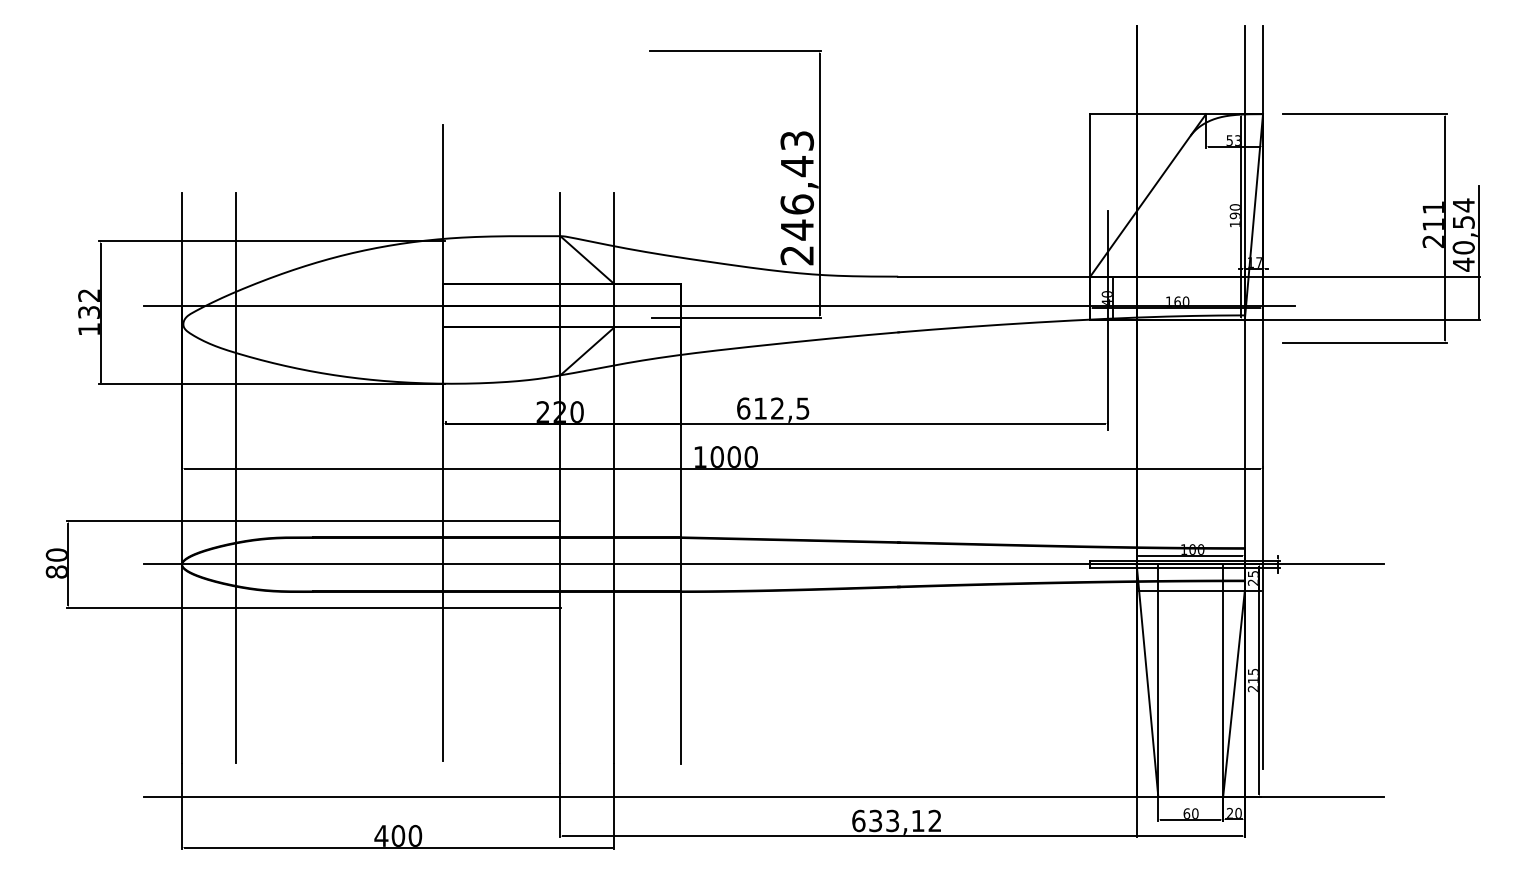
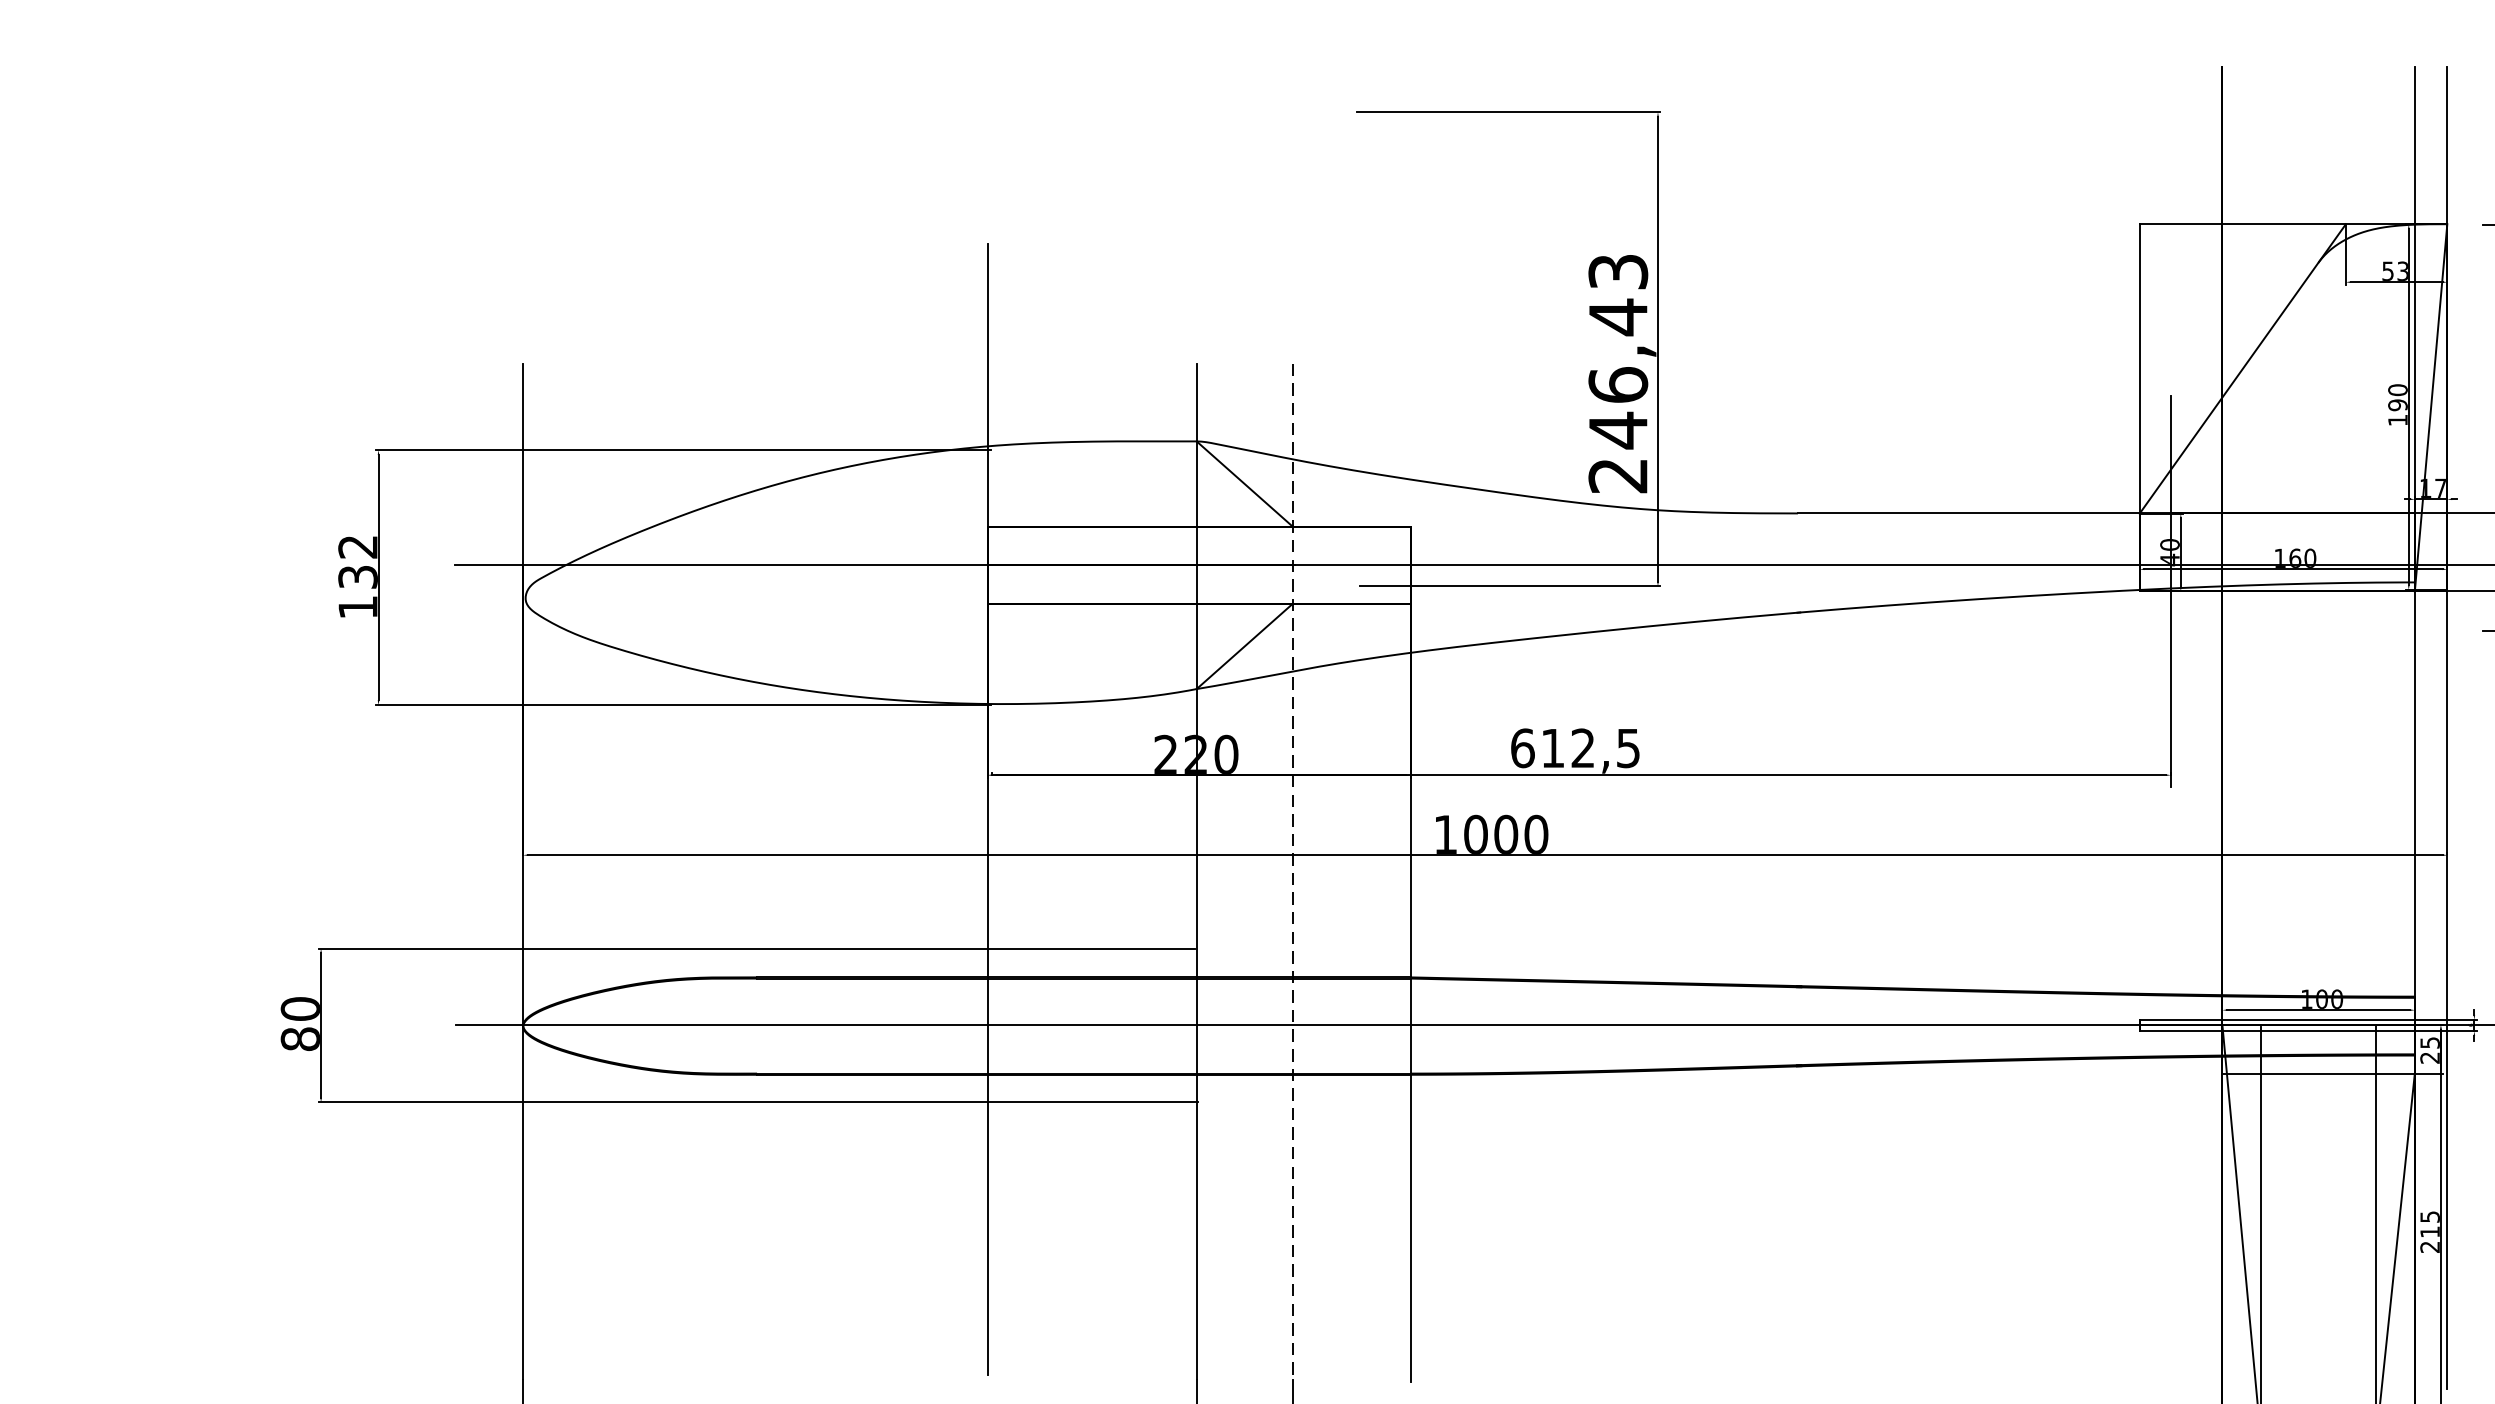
line: (236, 477) -> (620, 870), removed
line: (614, 478) -> (1292, 872), solid -> dashed

